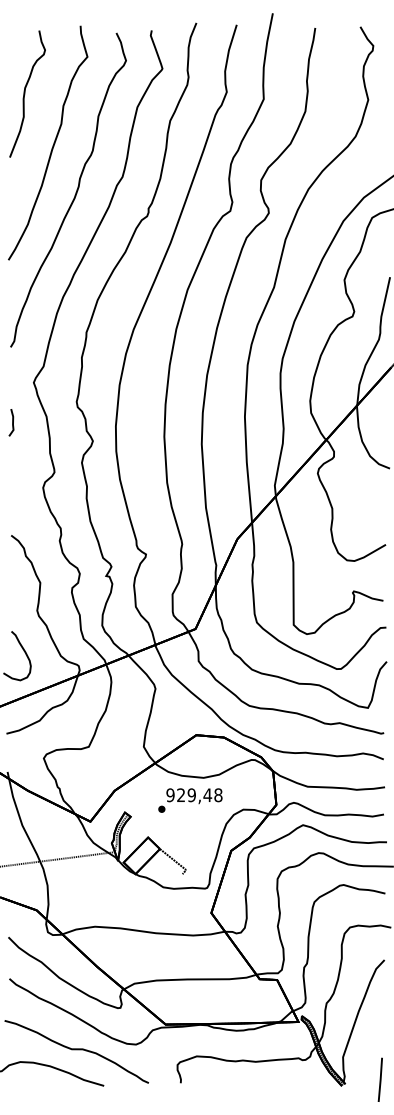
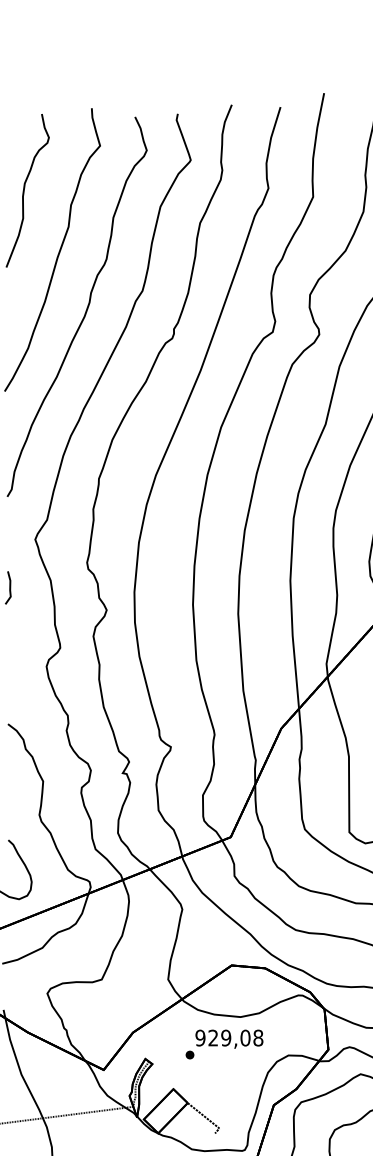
text: (207, 795) -> (245, 1038), 929,48 -> 929,08

